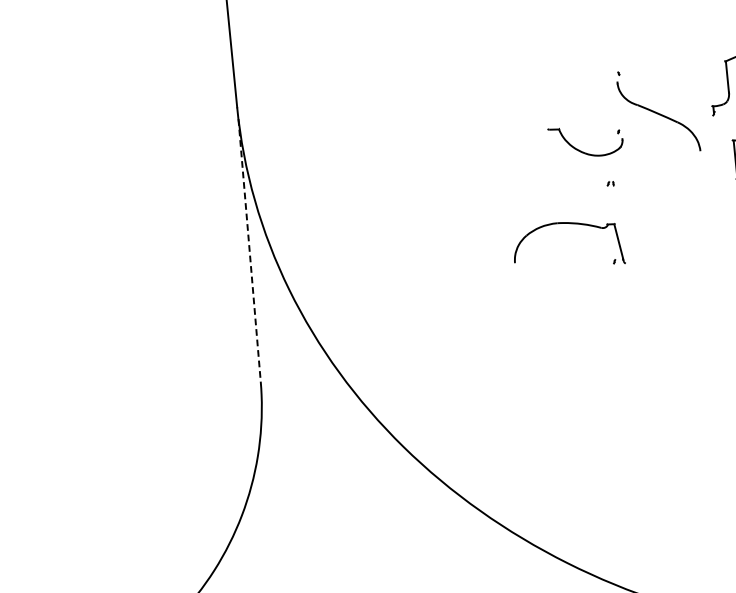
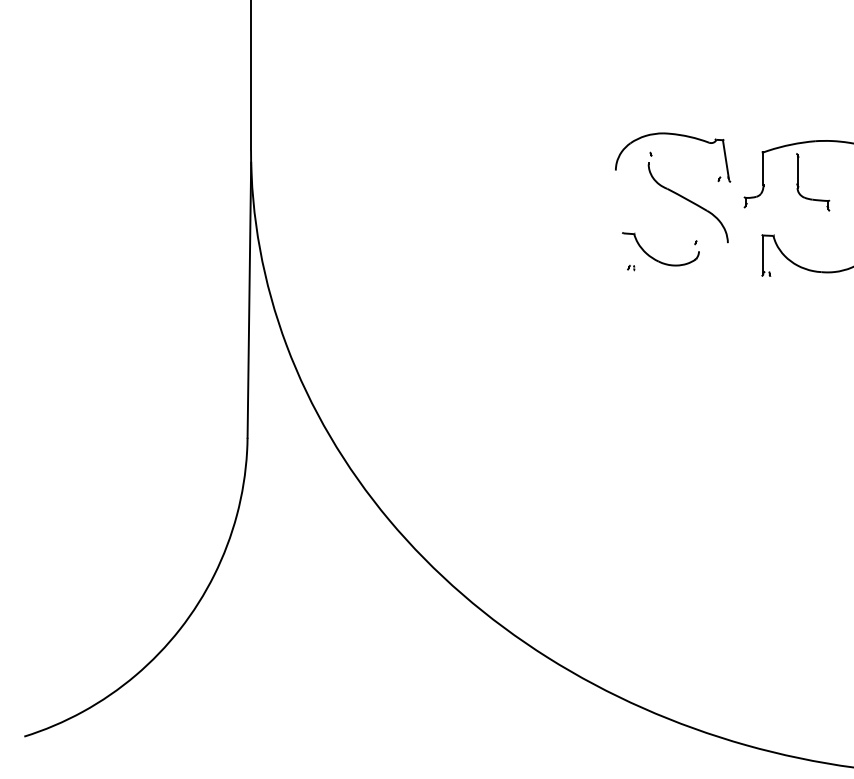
part: (581, 150) -> (655, 258), moved
part: (567, 224) -> (674, 135), moved
line: (249, 250) -> (249, 300), dashed -> solid

